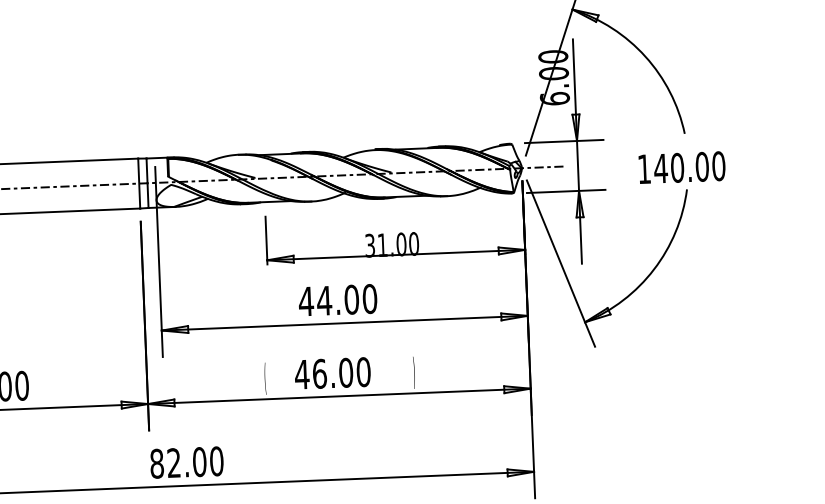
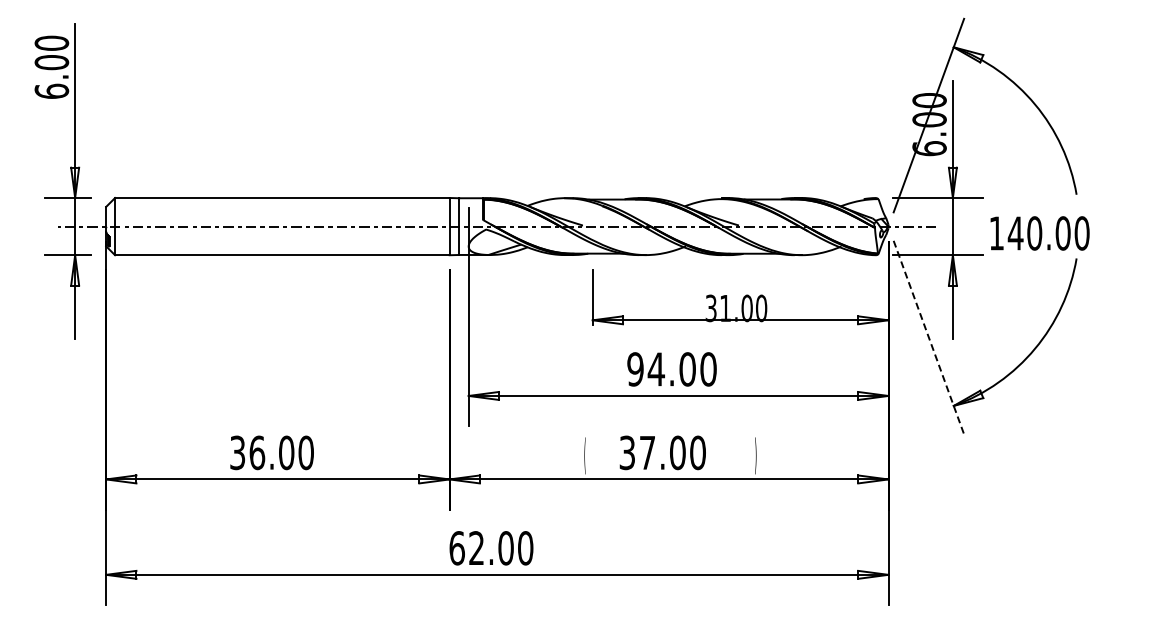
text: (681, 167) -> (1039, 233), moved
line: (560, 263) -> (928, 337), solid -> dashed
text: (306, 301) -> (635, 369), 44.00 -> 94.00
text: (310, 373) -> (637, 452), 46.00 -> 37.00
text: (156, 463) -> (456, 548), 82.00 -> 62.00

